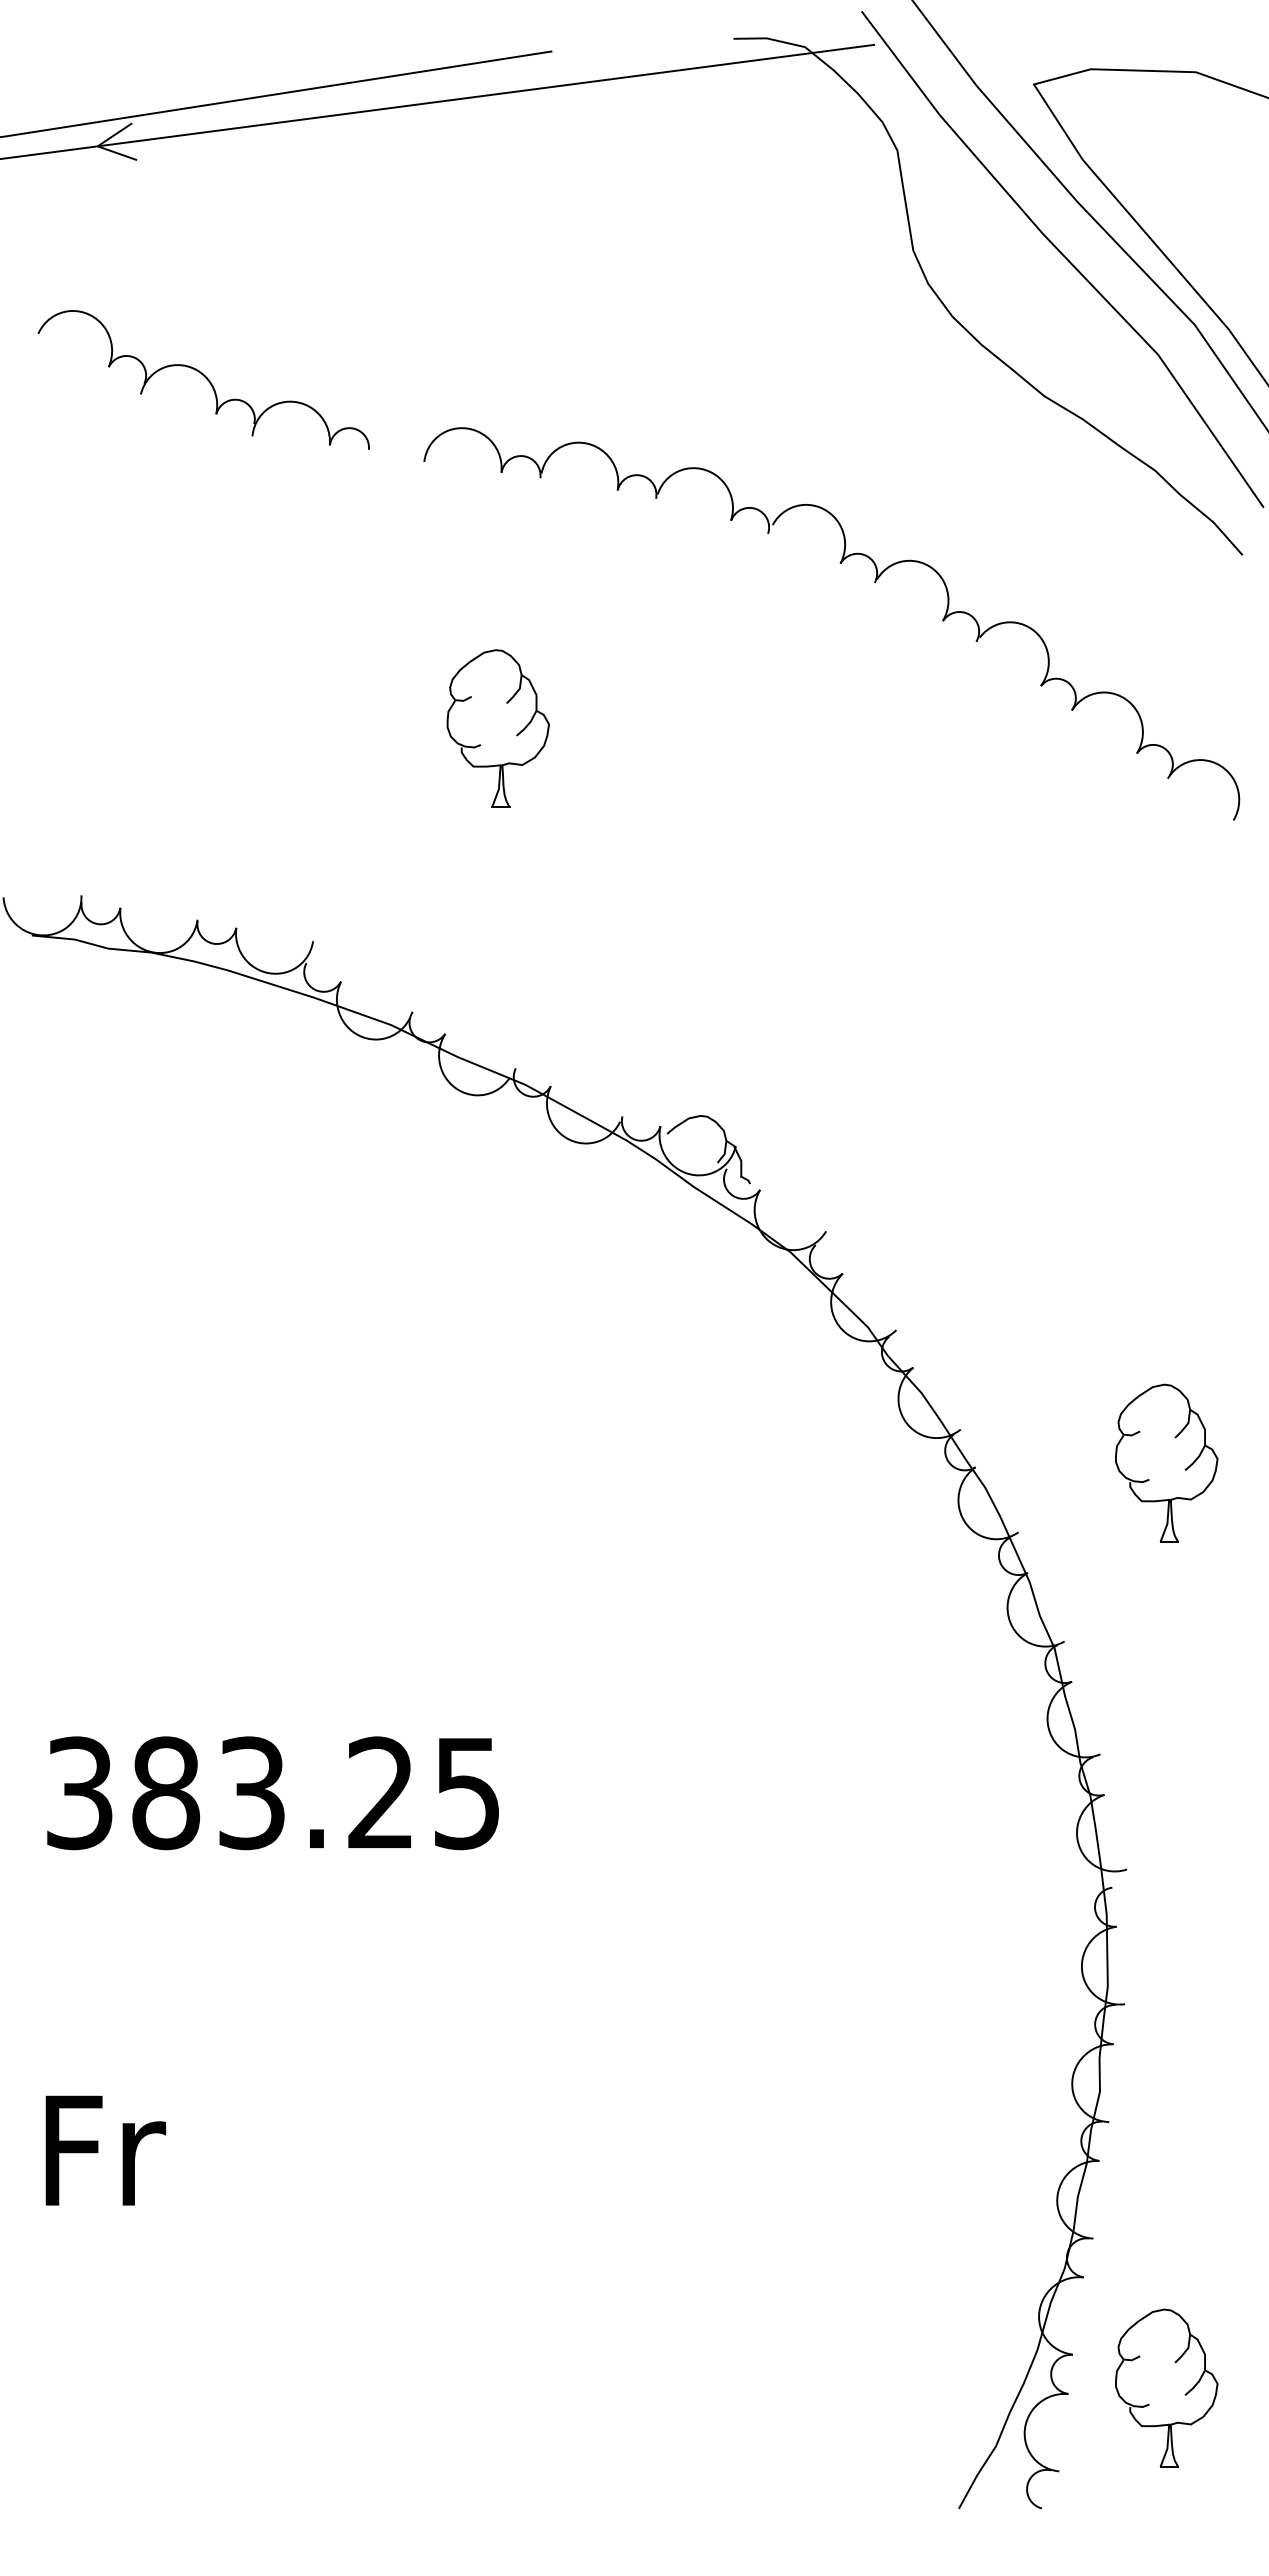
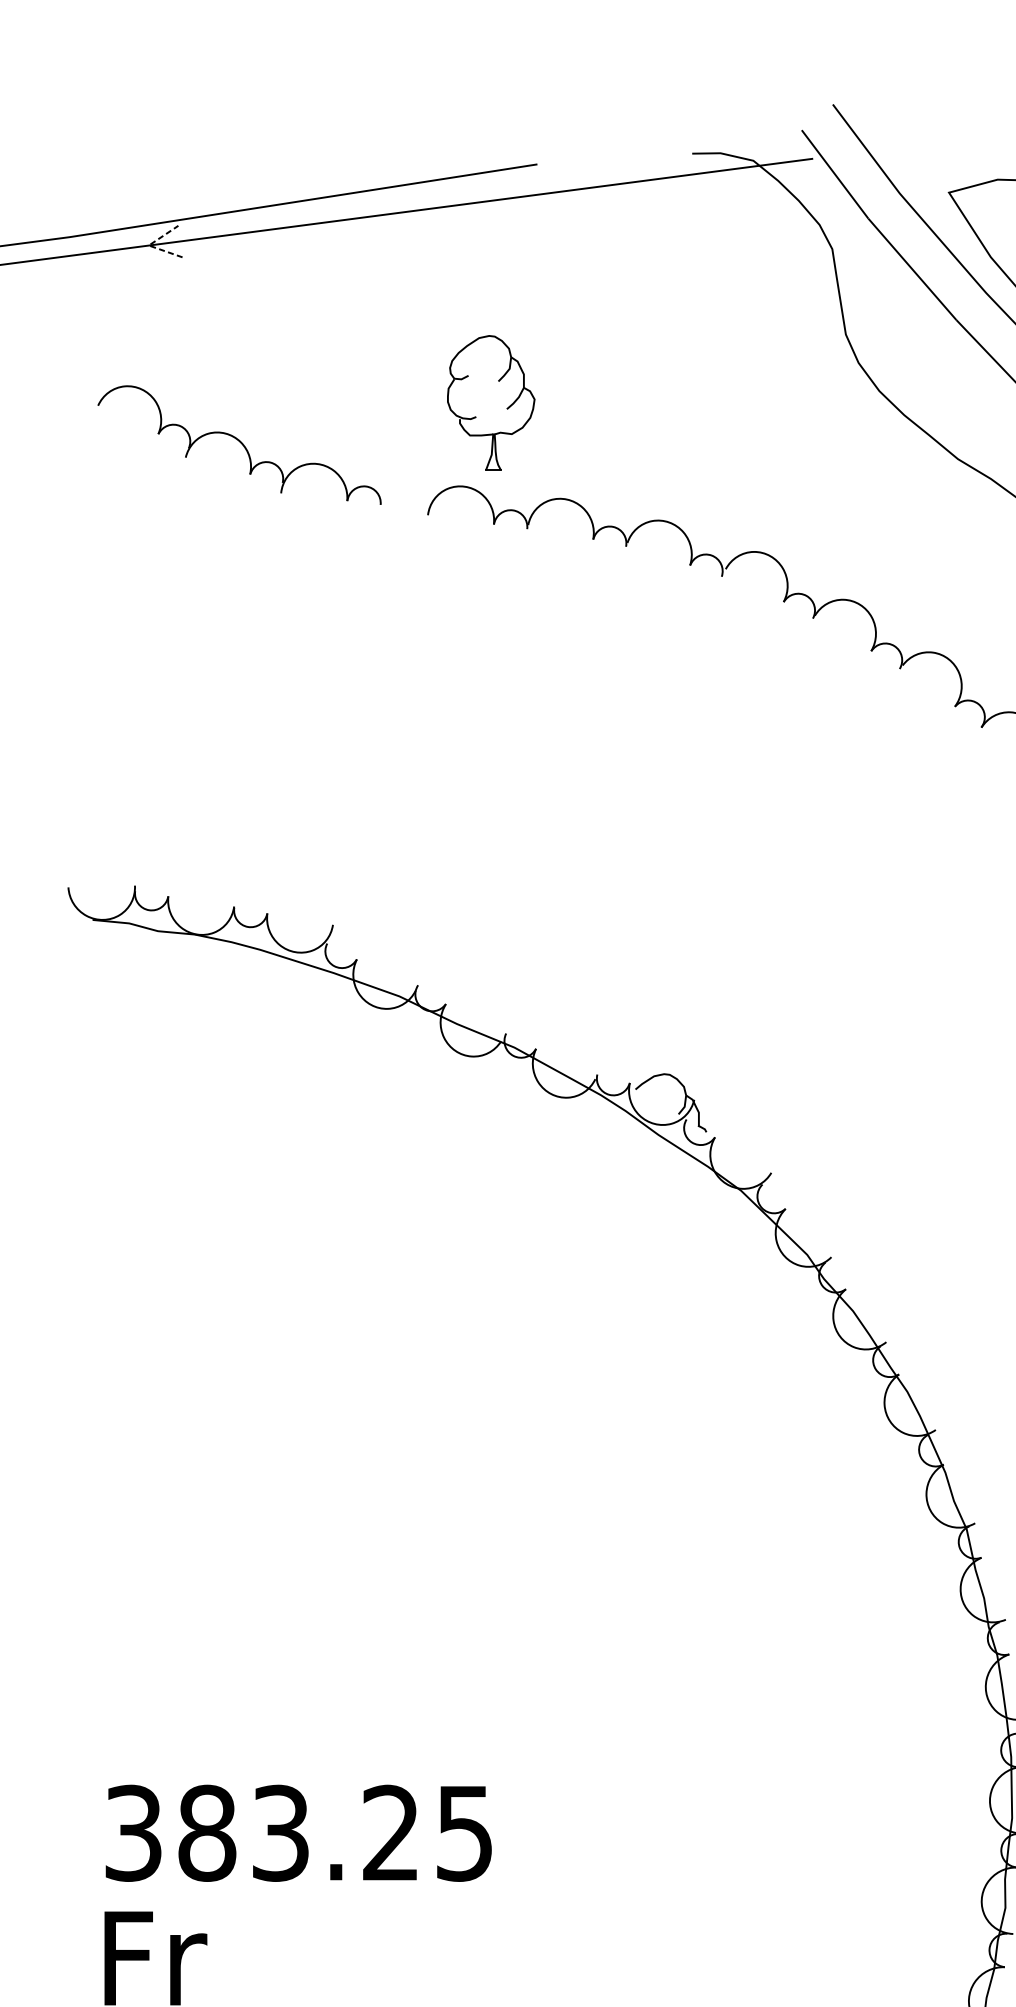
line: (97, 146) -> (148, 245), solid -> dashed
part: (497, 728) -> (490, 402), moved
text: (272, 1793) -> (298, 1833), moved

